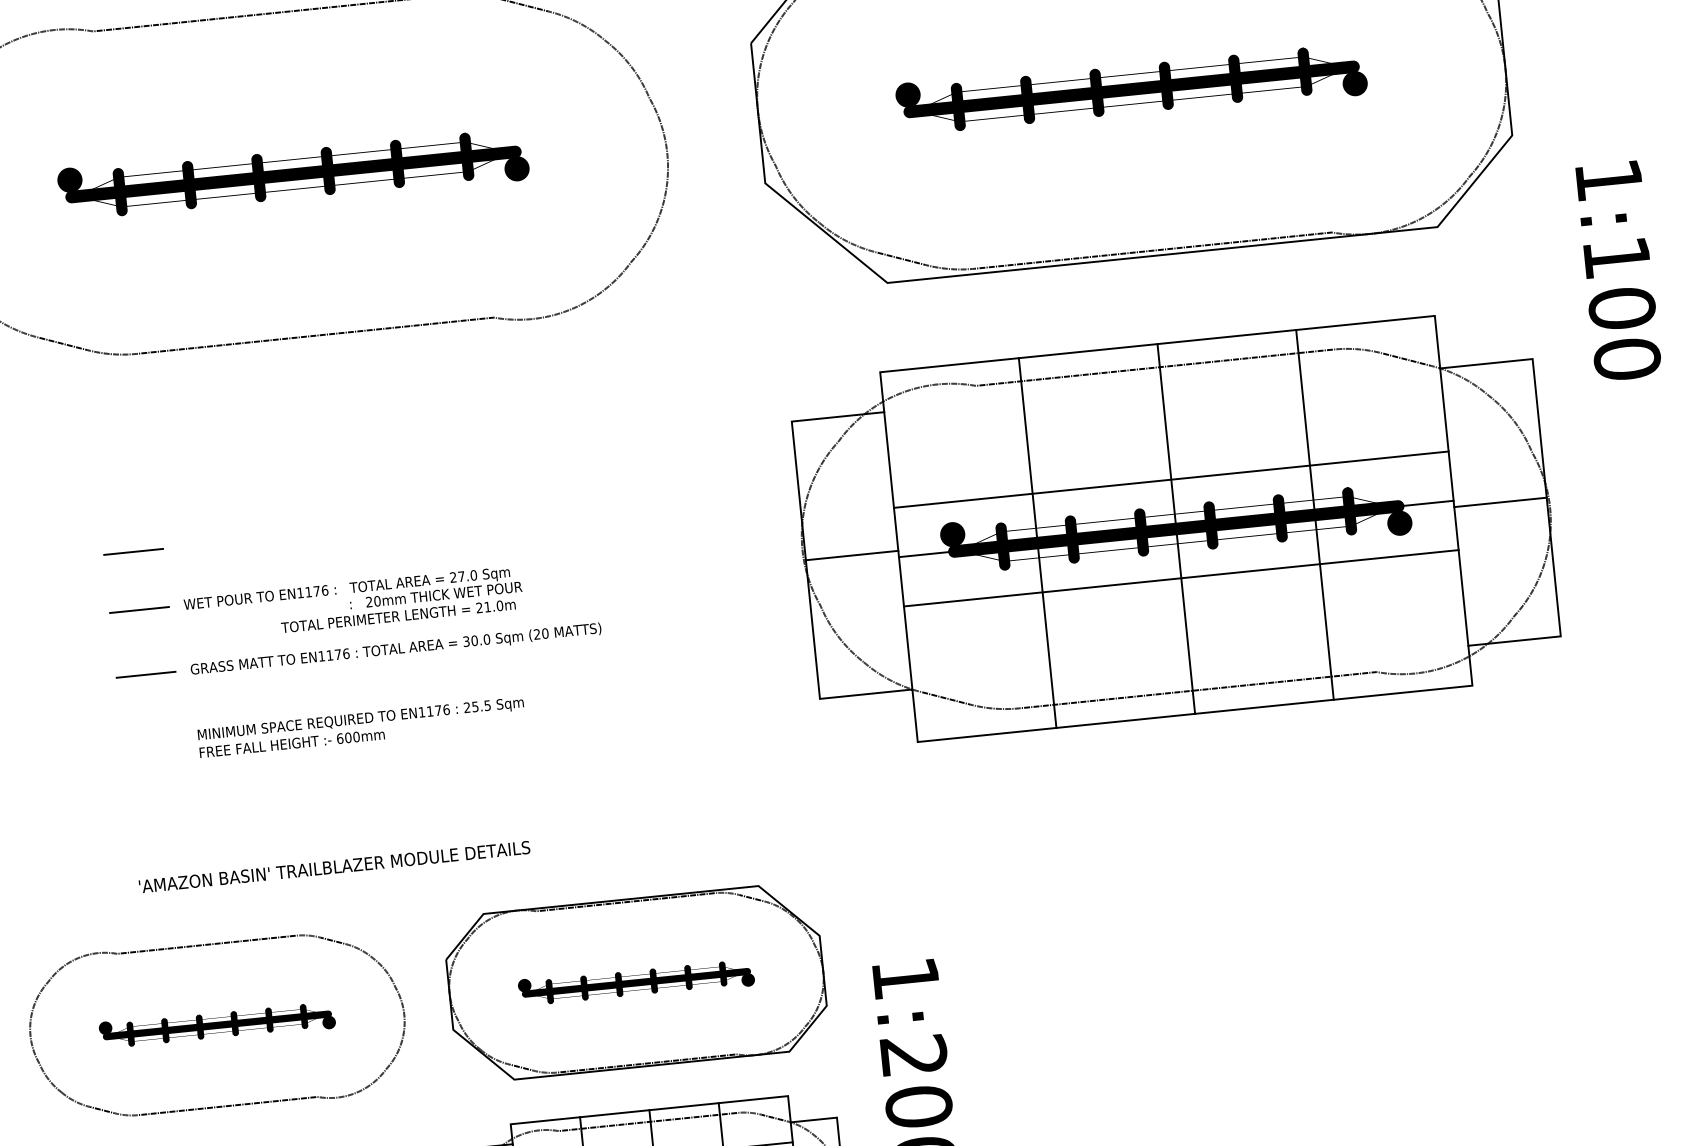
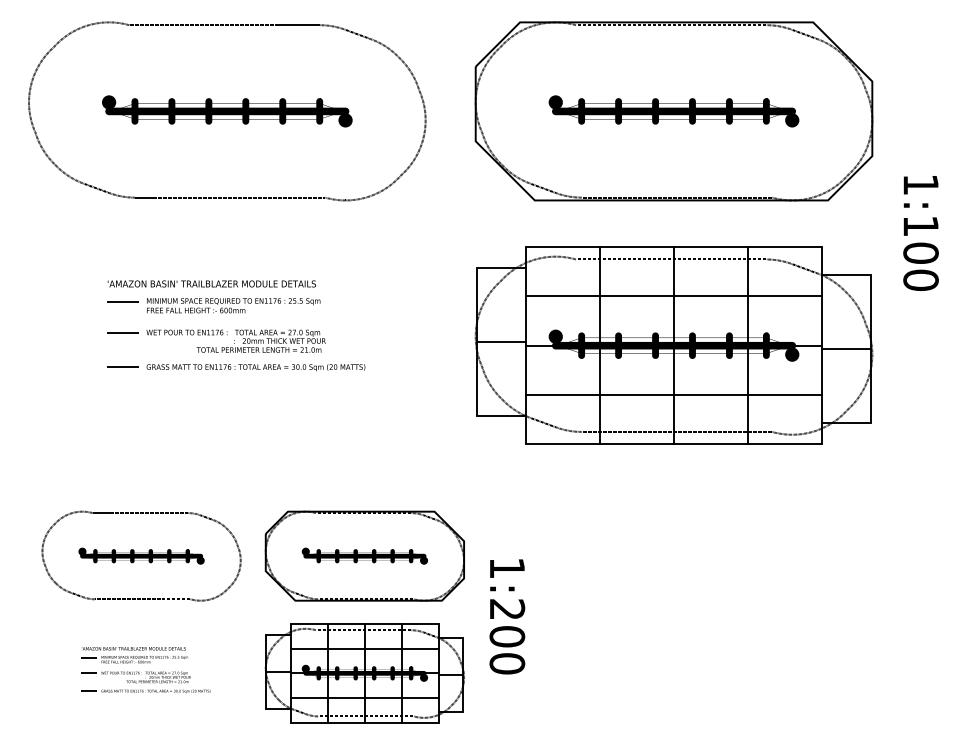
line: (1170, 479) -> (673, 296), moved
line: (1180, 577) -> (673, 394), moved
text: (361, 727) -> (233, 305), moved
text: (333, 866) -> (211, 283), moved

